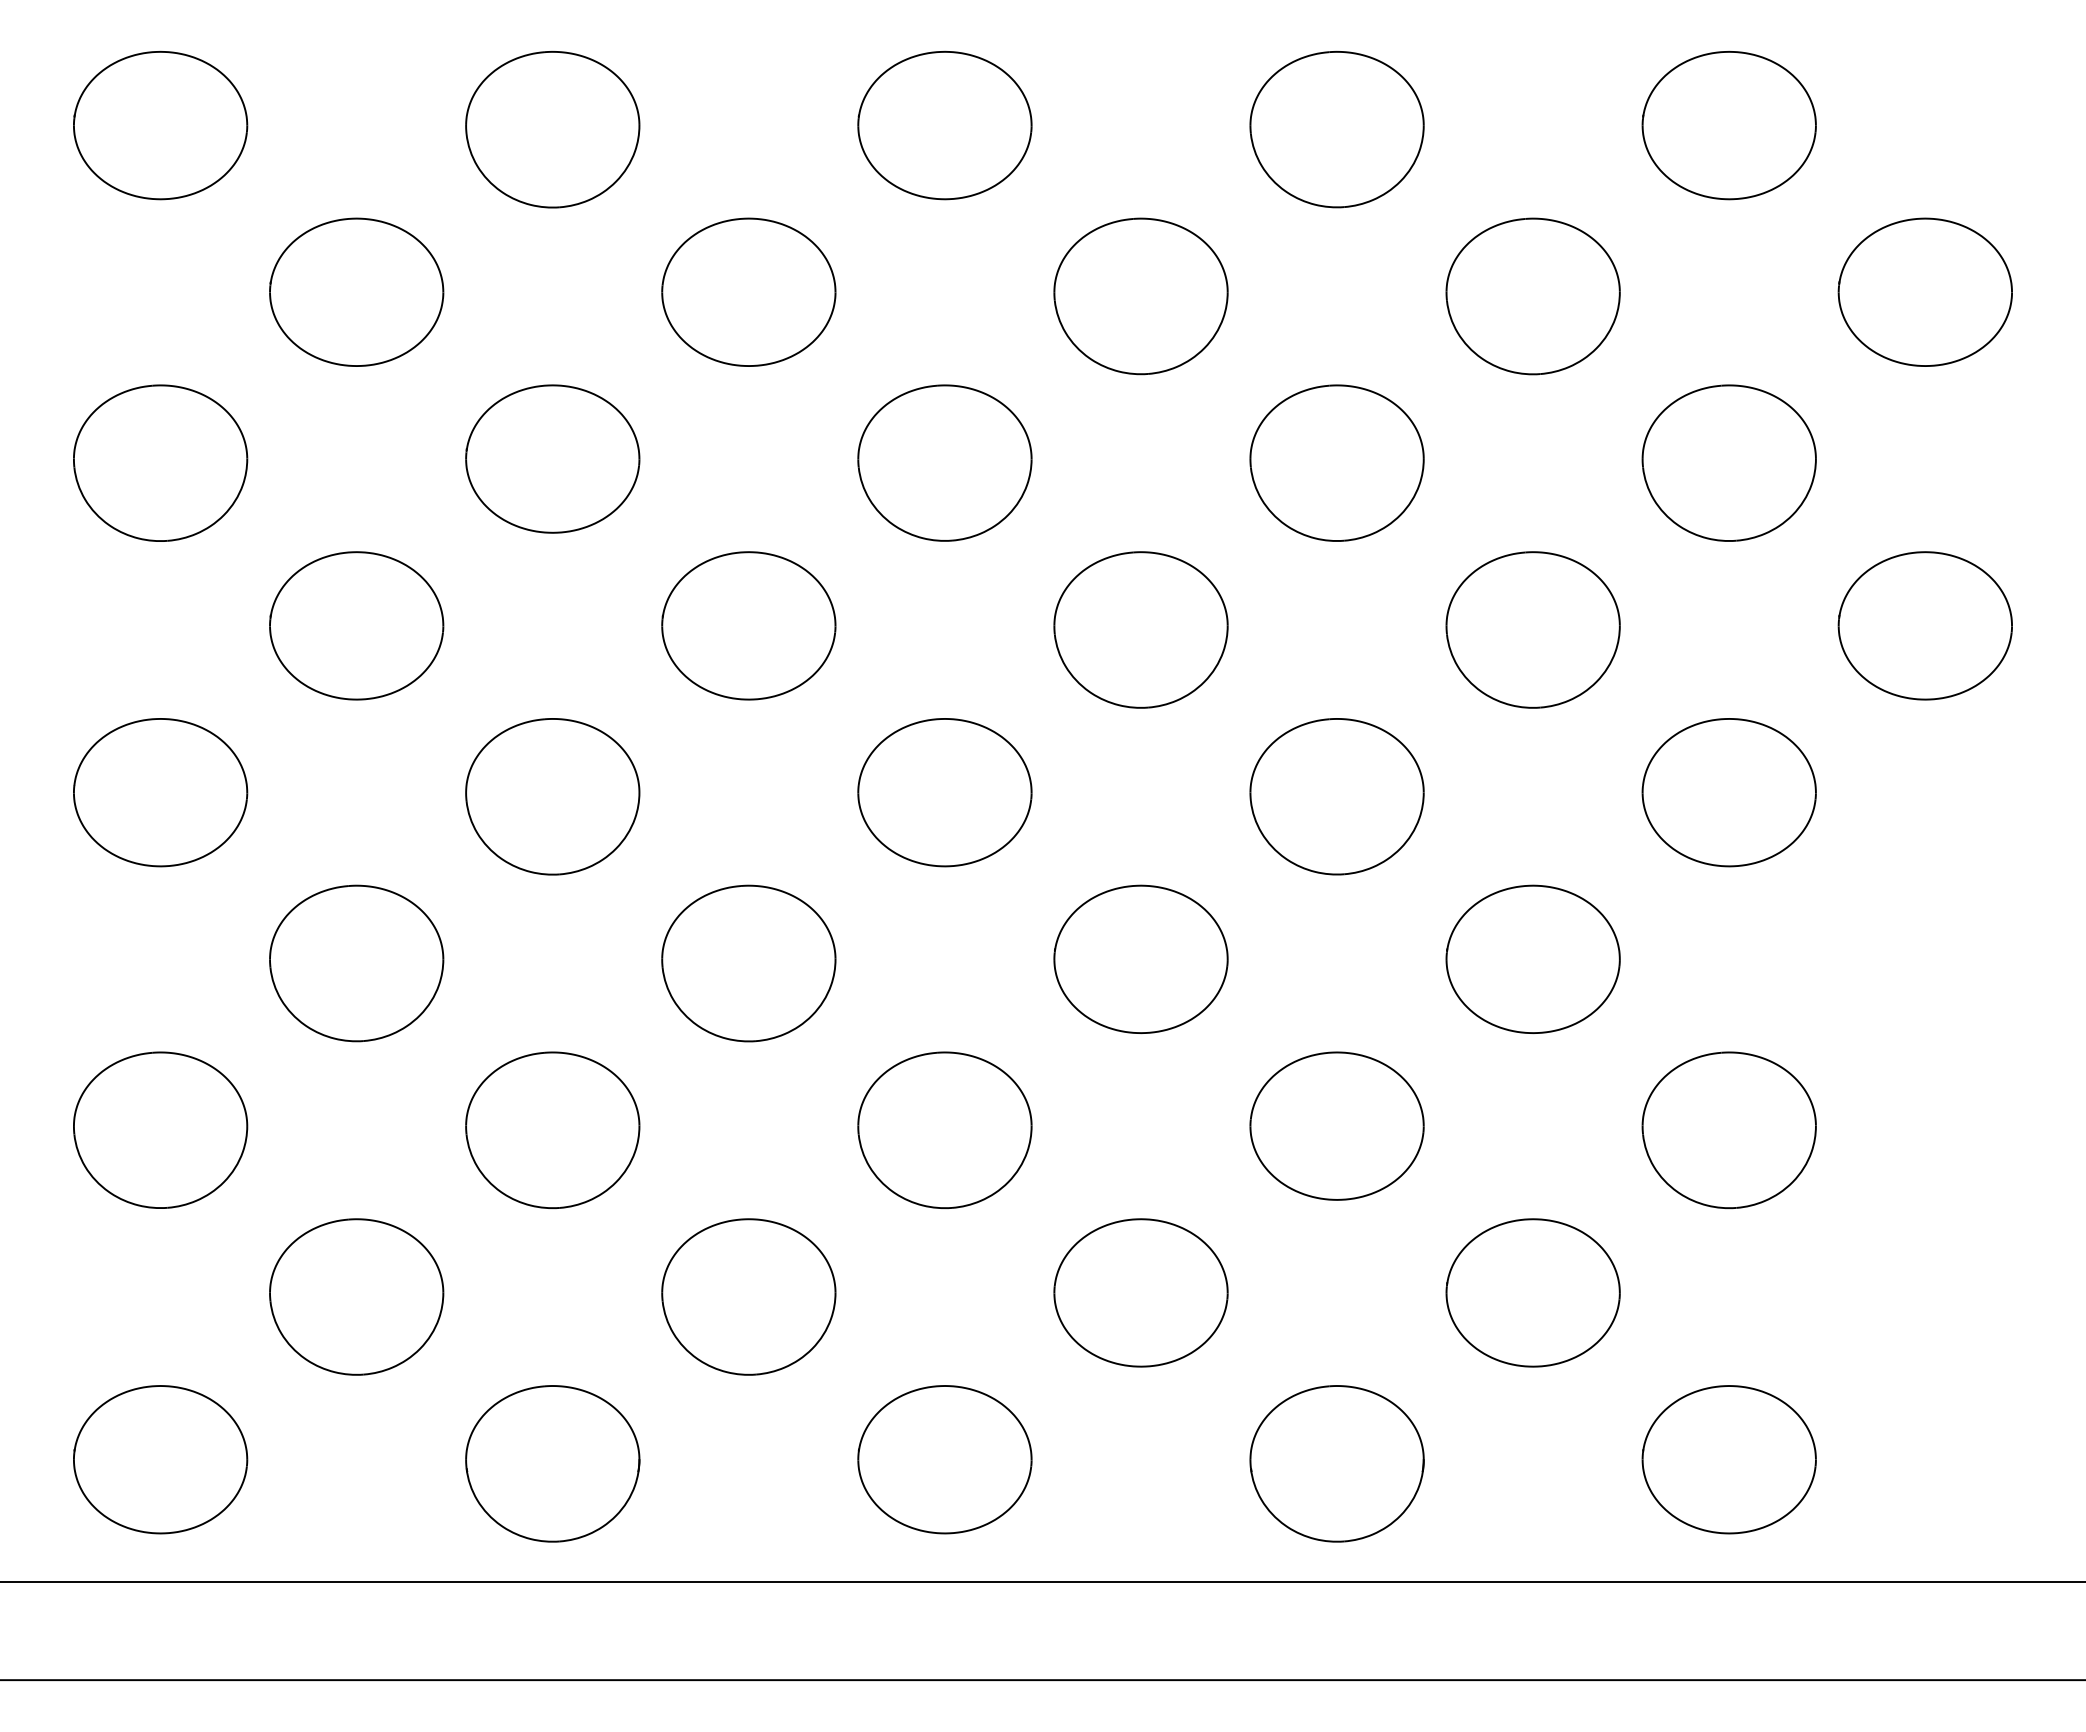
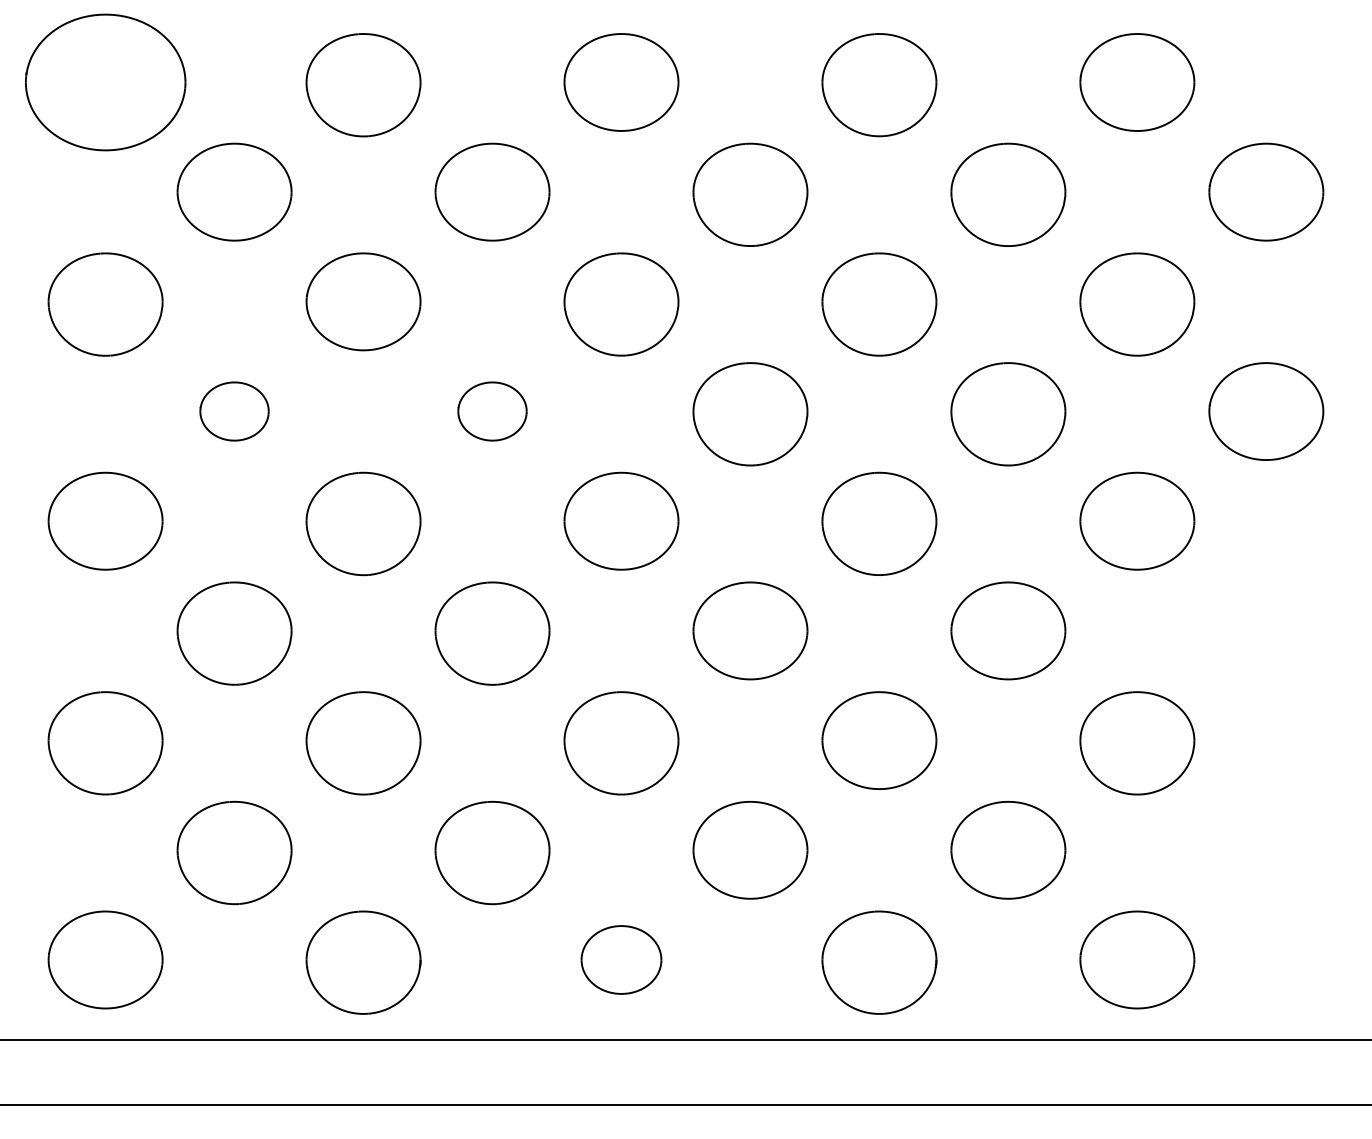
part: (160, 125) -> (105, 82), size x1.4
part: (356, 625) -> (234, 411), size x0.6
part: (748, 625) -> (492, 411), size x0.6
part: (944, 1458) -> (621, 959), size x0.7

